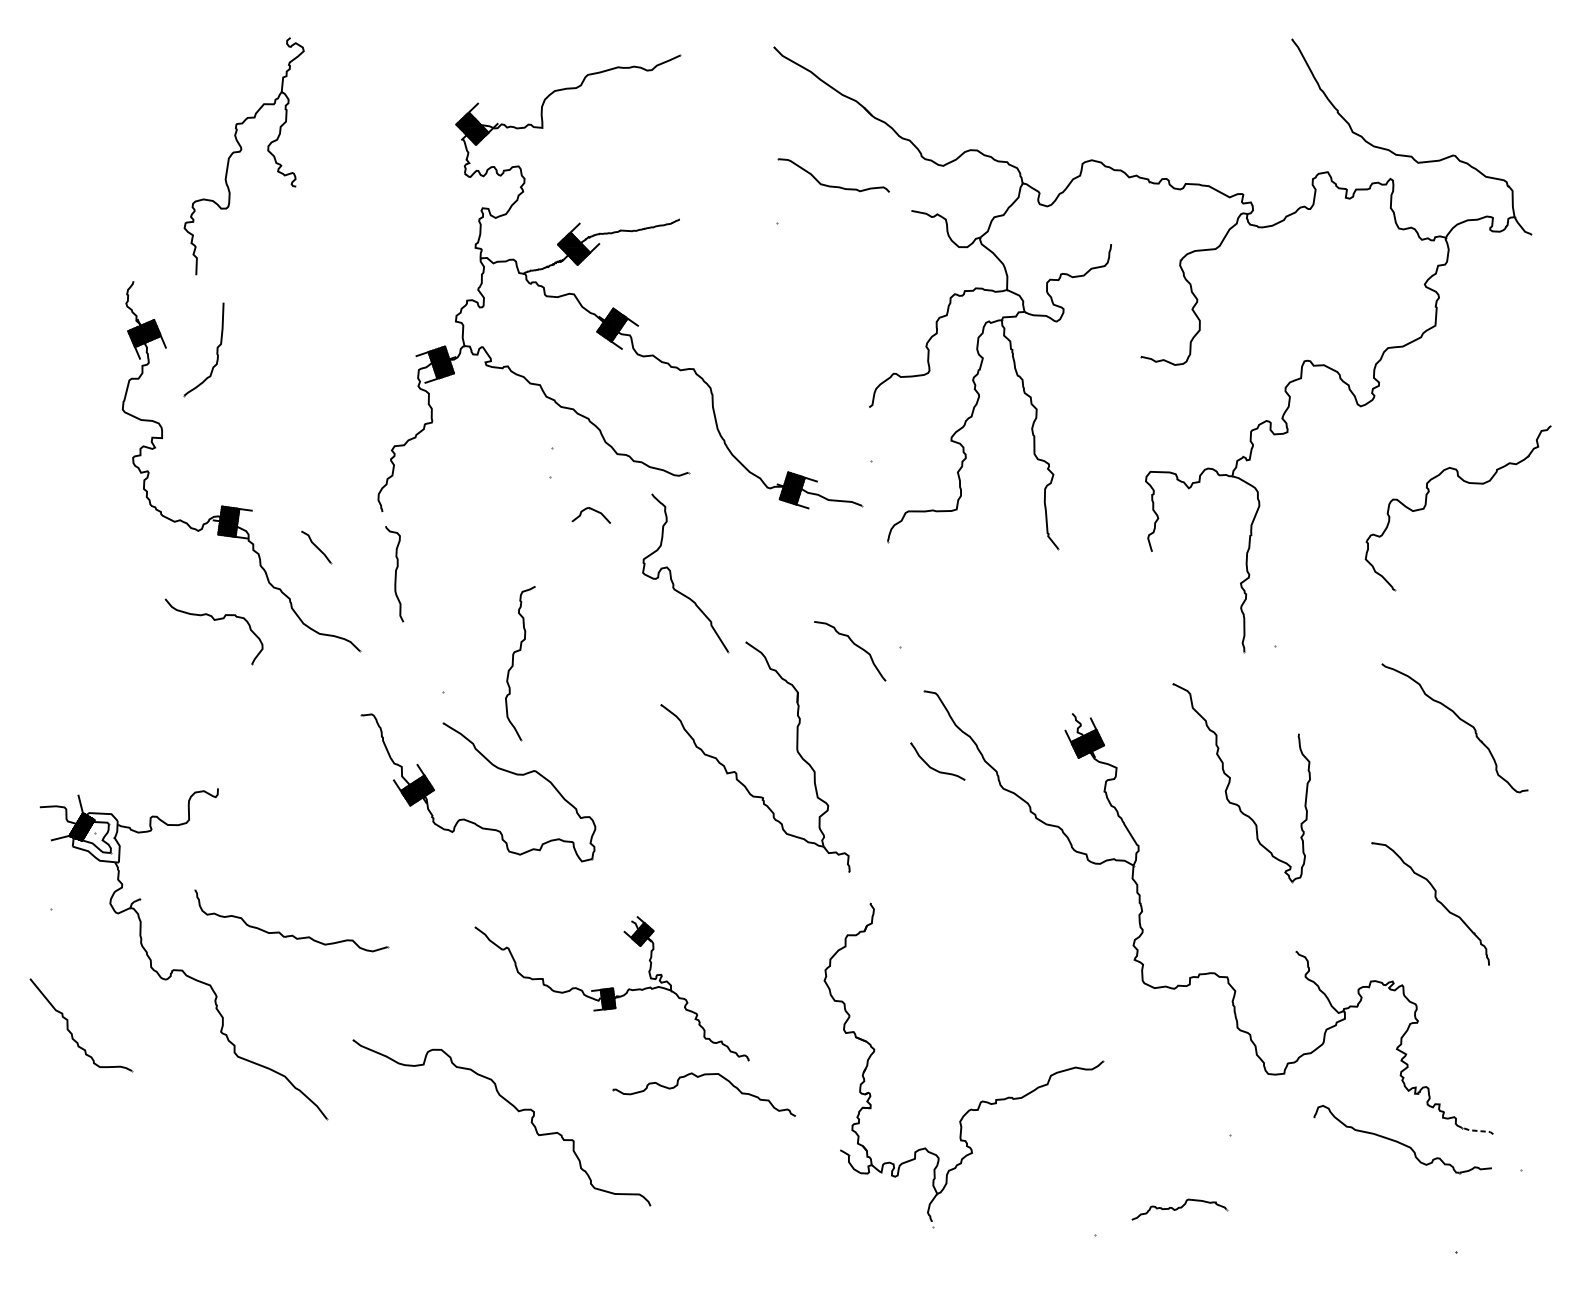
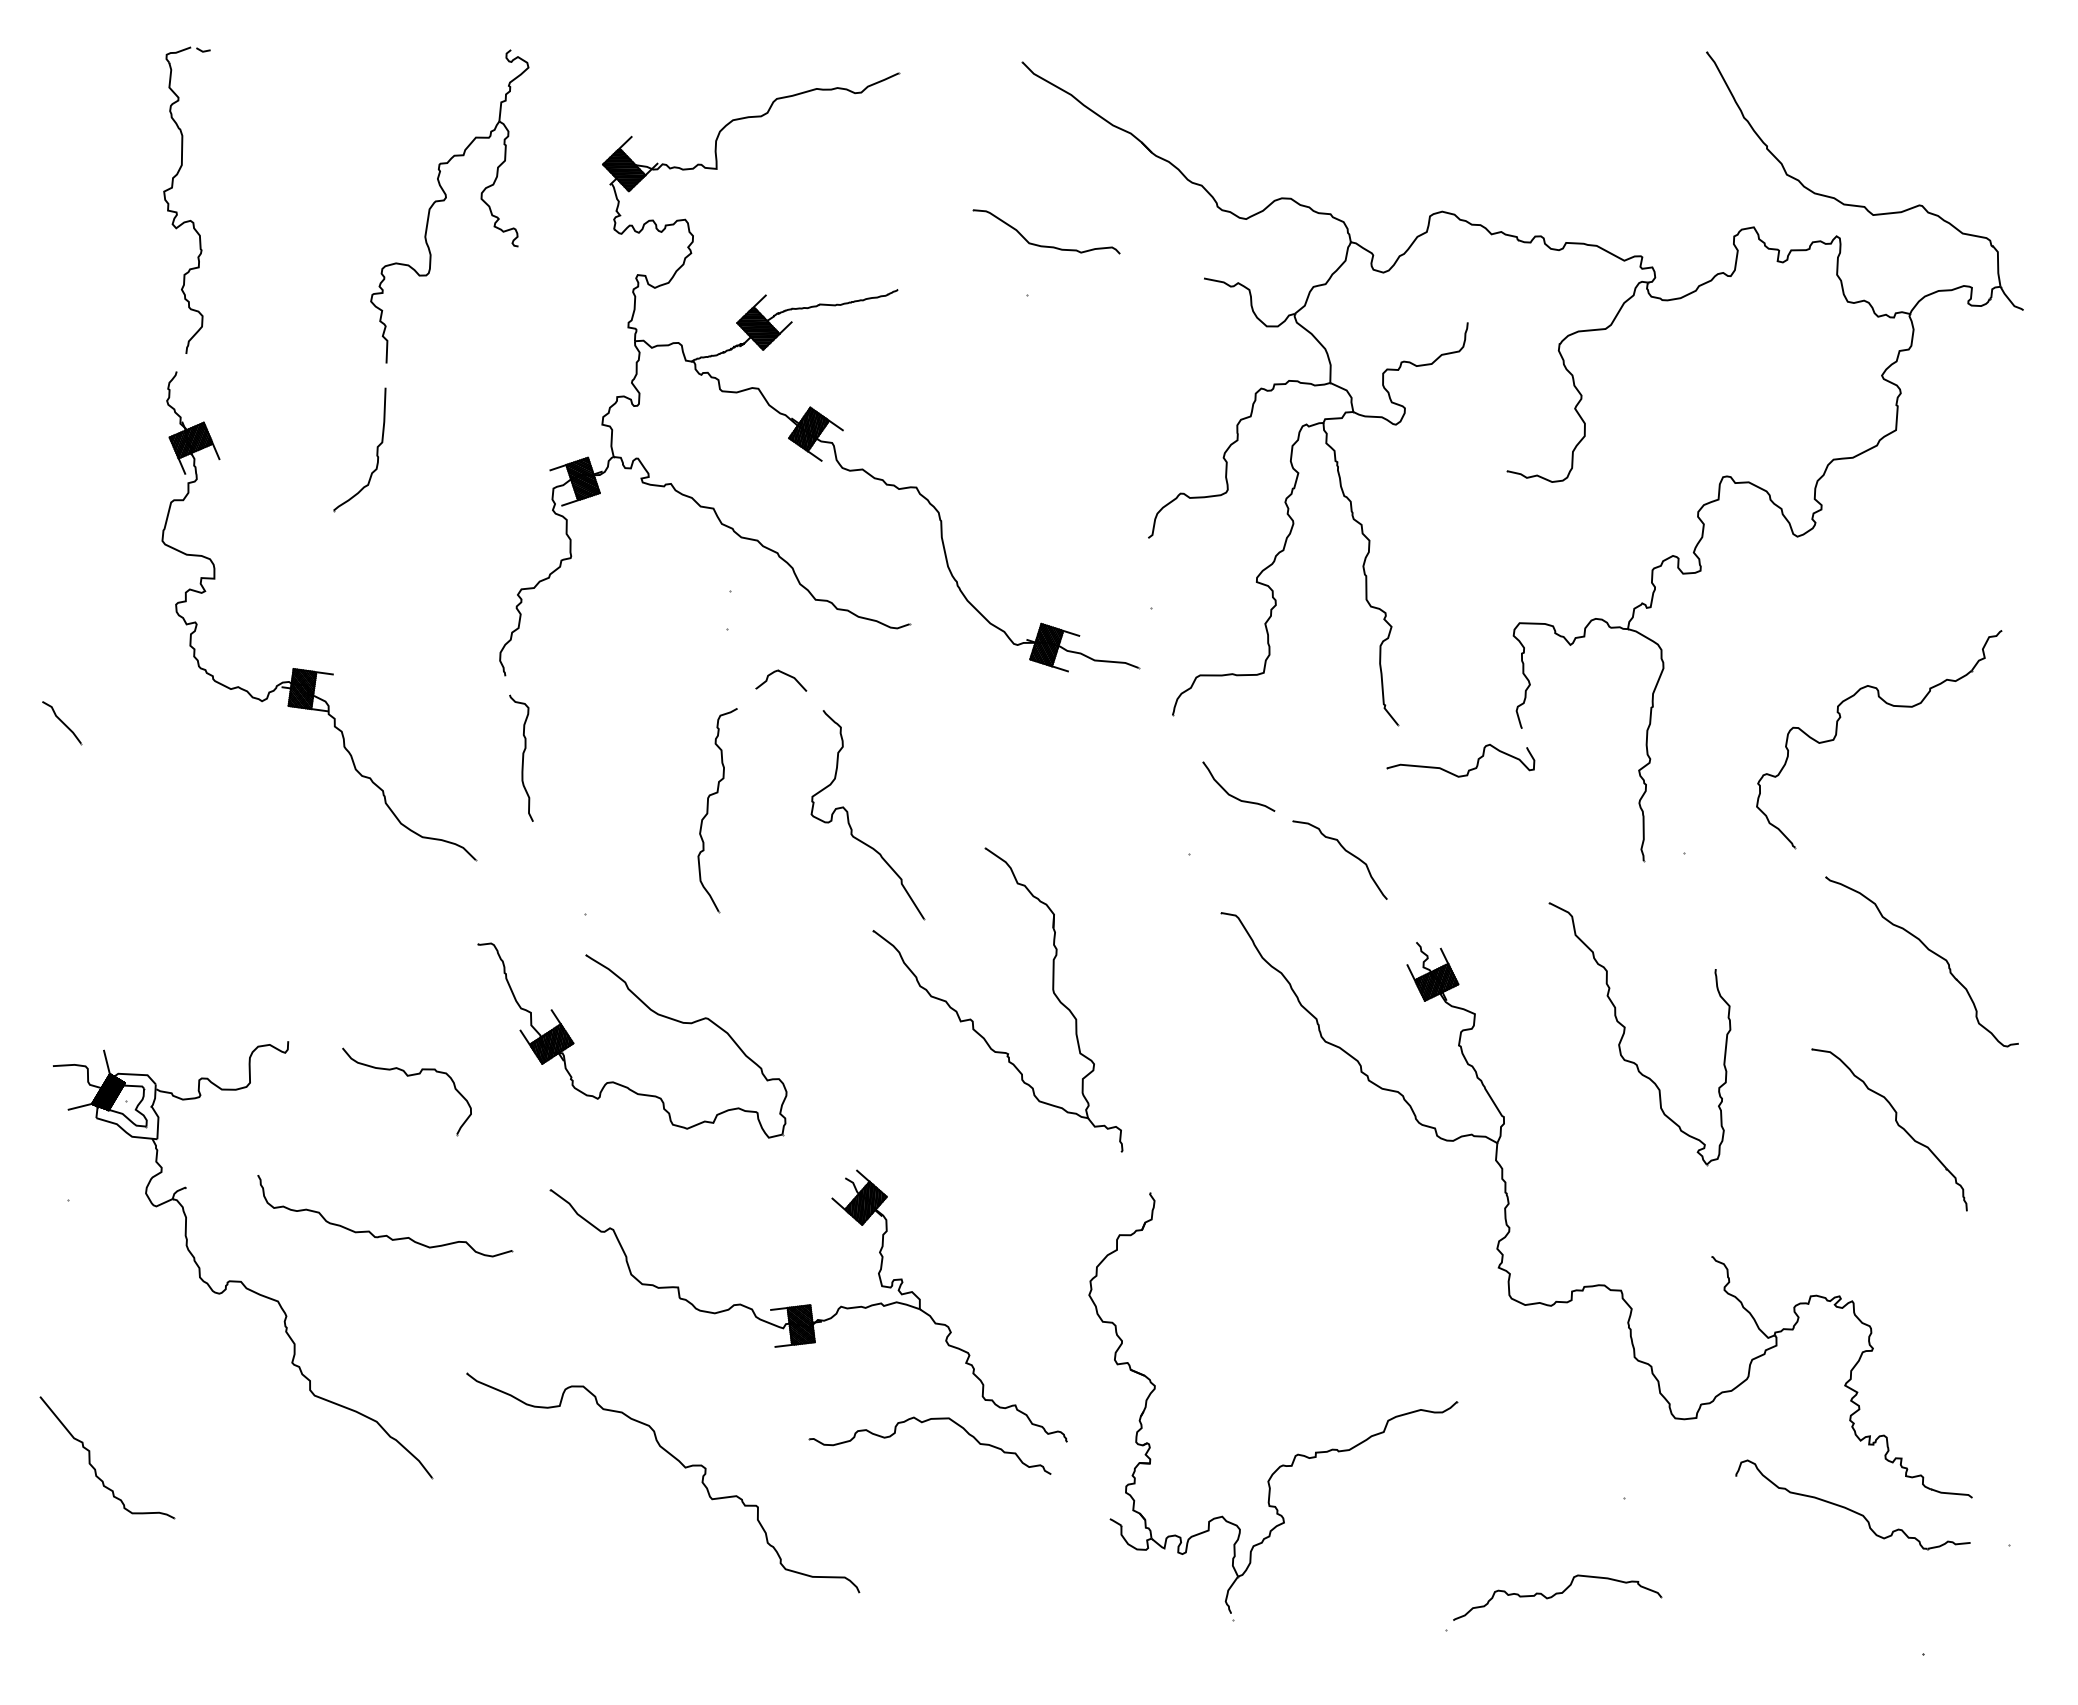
part: (240, 152) -> (444, 201), moved
part: (134, 160) -> (177, 211), added
part: (833, 185) -> (1046, 245), moved
part: (216, 349) -> (376, 449), moved
part: (1466, 482) -> (1889, 705), moved
part: (316, 547) -> (62, 723), moved
part: (671, 576) -> (849, 819), moved
part: (1111, 582) -> (1468, 769), added
part: (213, 620) -> (406, 1076), moved
curve: (855, 645) -> (1346, 852), moved
part: (513, 663) -> (708, 810), moved
part: (933, 768) -> (1233, 795), moved
part: (1436, 900) -> (1897, 1125), moved
part: (611, 988) -> (808, 1305), size x1.43
part: (72, 1033) -> (95, 1468), moved
line: (1477, 1130) -> (1951, 1493), dashed -> solid
part: (1179, 1209) -> (1557, 1597), size x1.67

